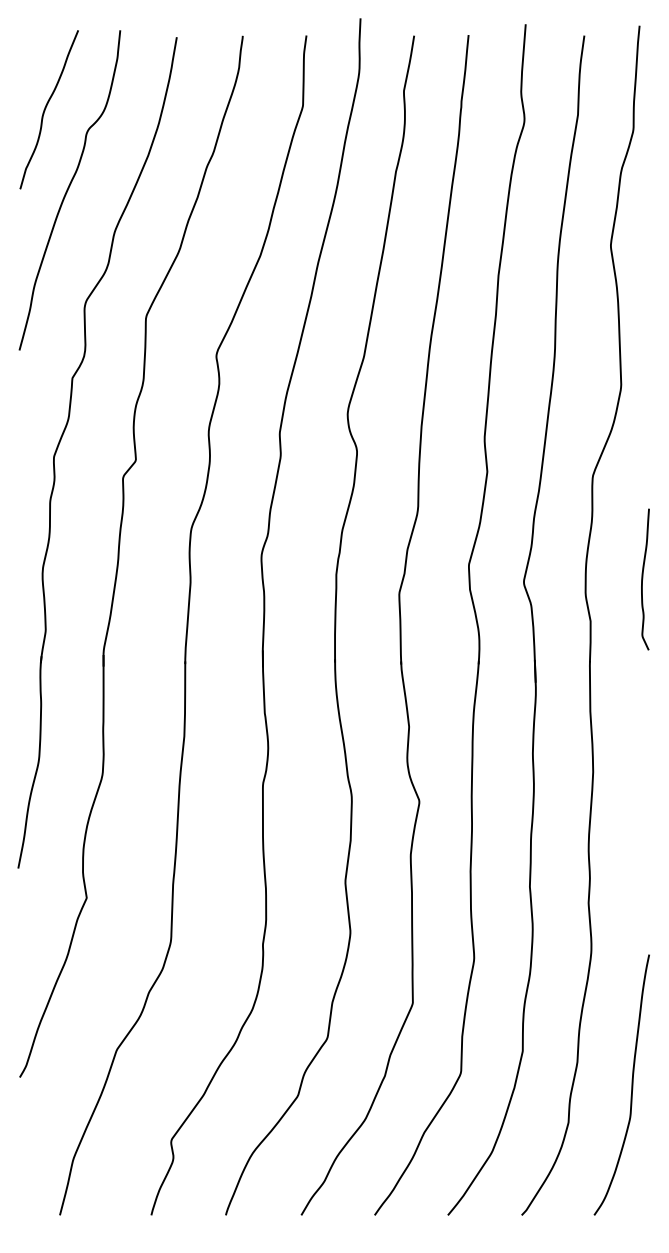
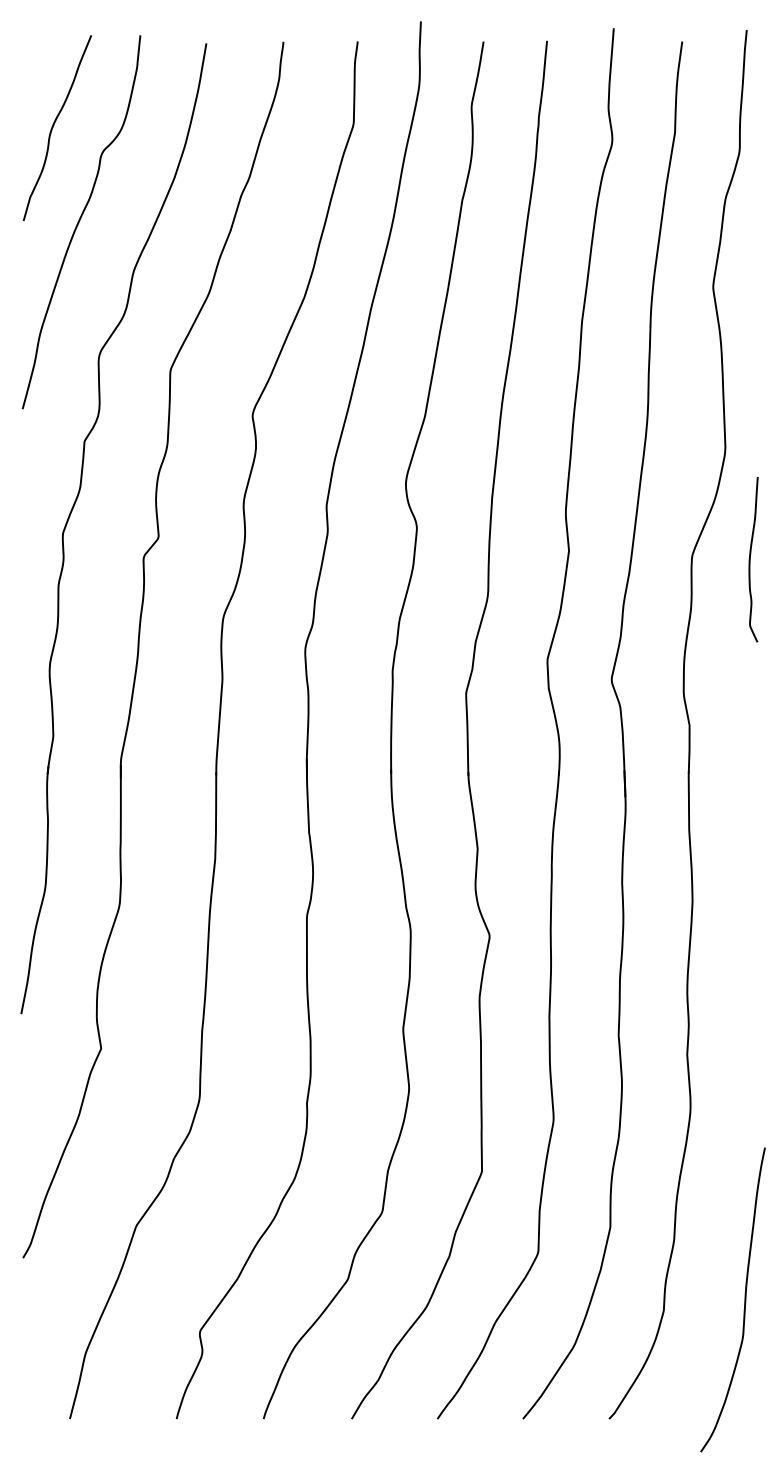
curve: (642, 579) -> (750, 559), moved
curve: (631, 1084) -> (744, 1299), moved

